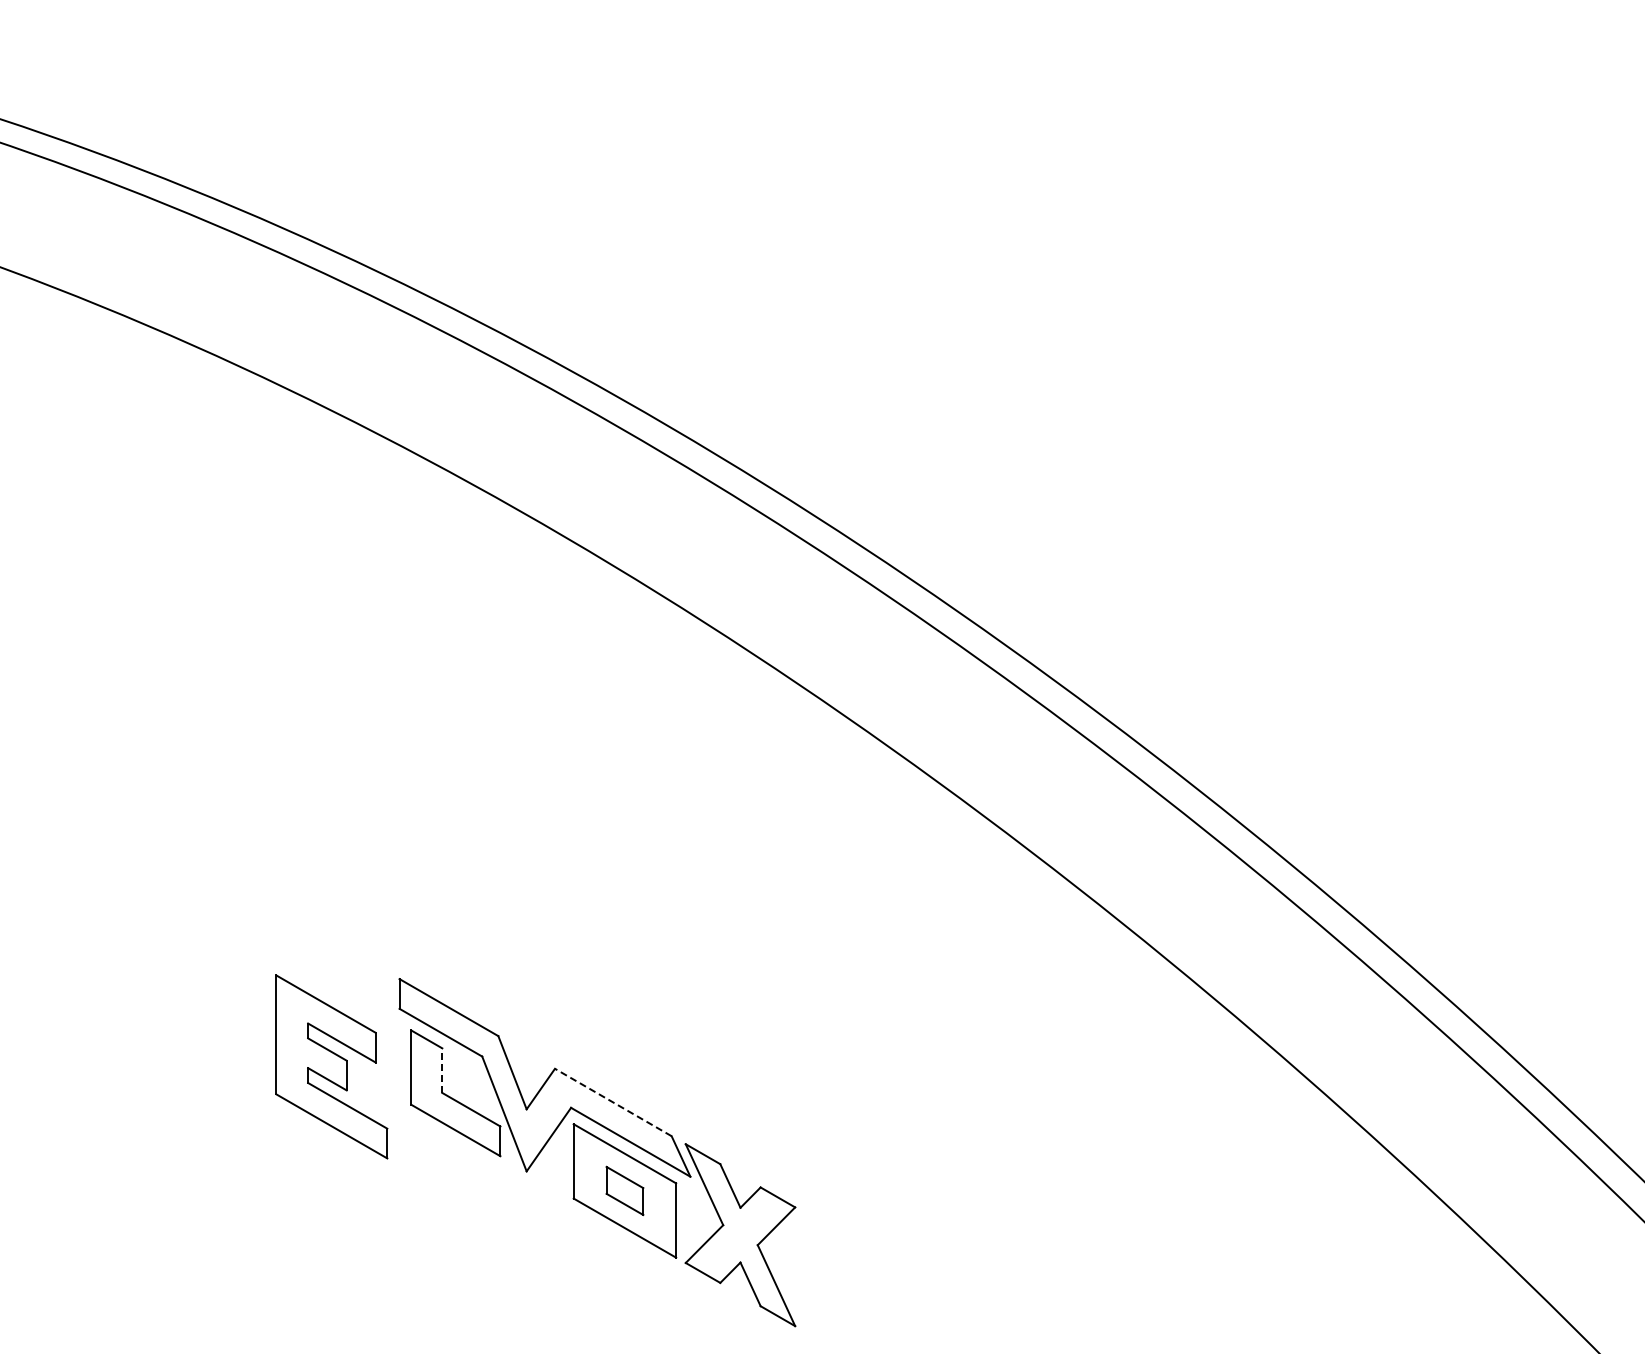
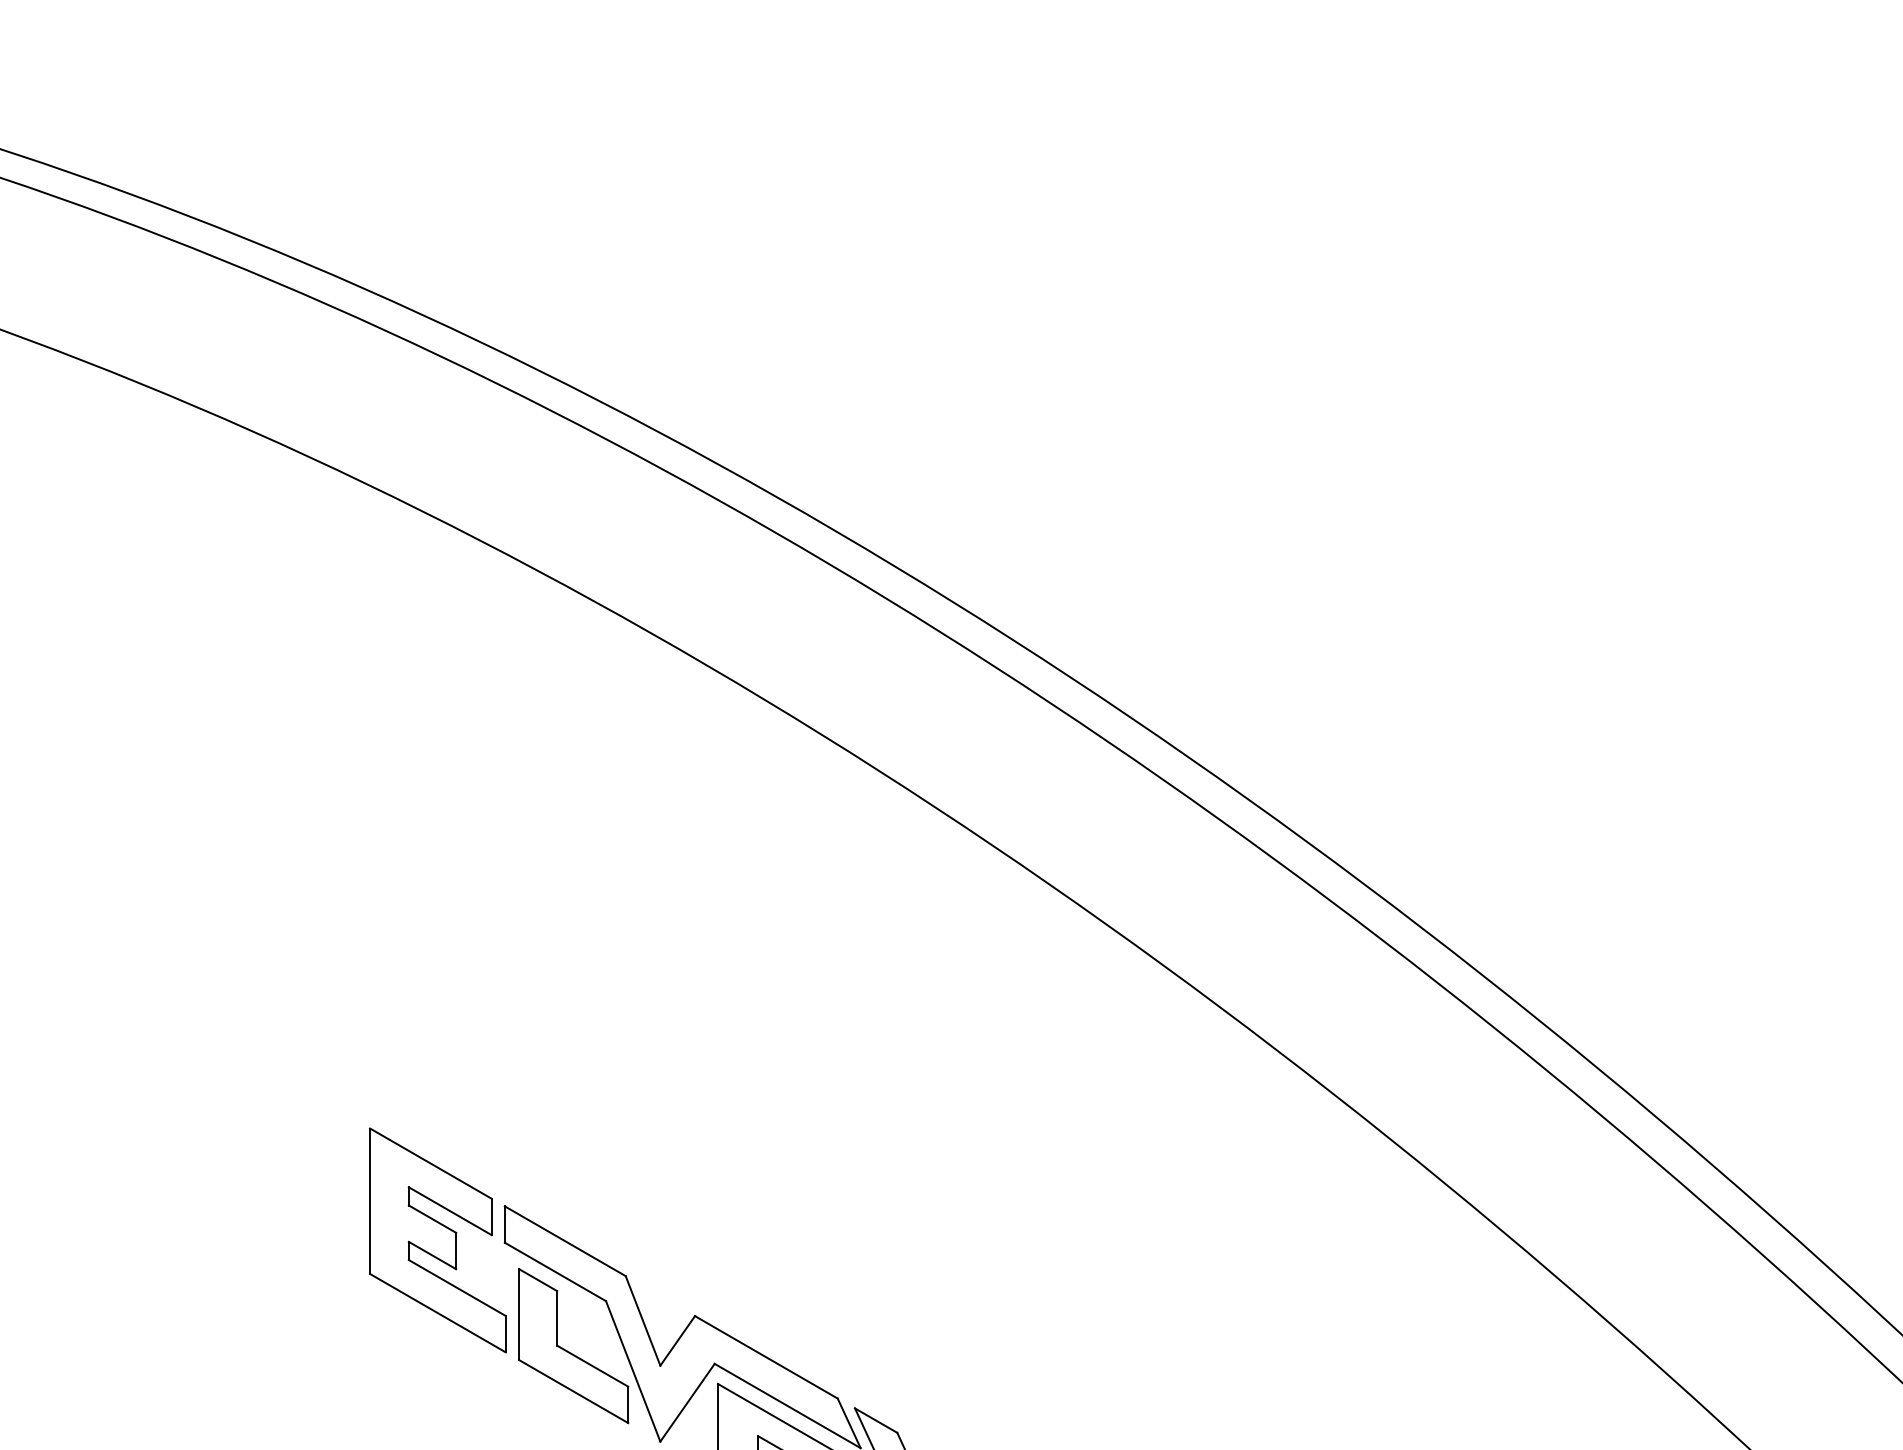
part: (331, 1066) -> (437, 1239), moved
line: (442, 1070) -> (557, 1318), dashed -> solid
line: (612, 1102) -> (765, 1357), dashed -> solid

